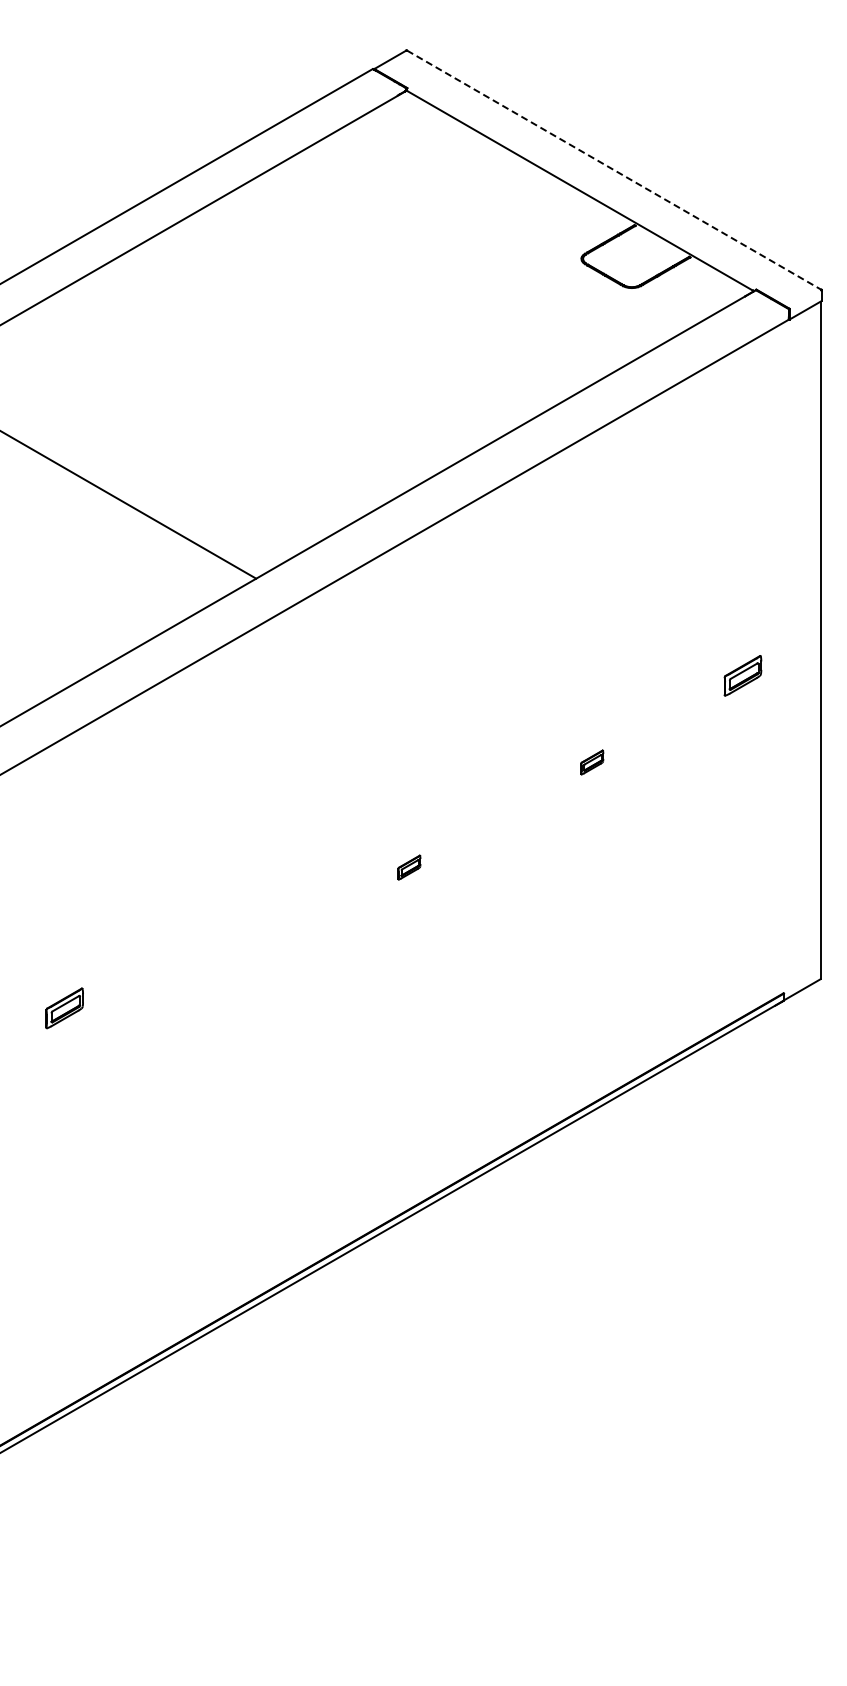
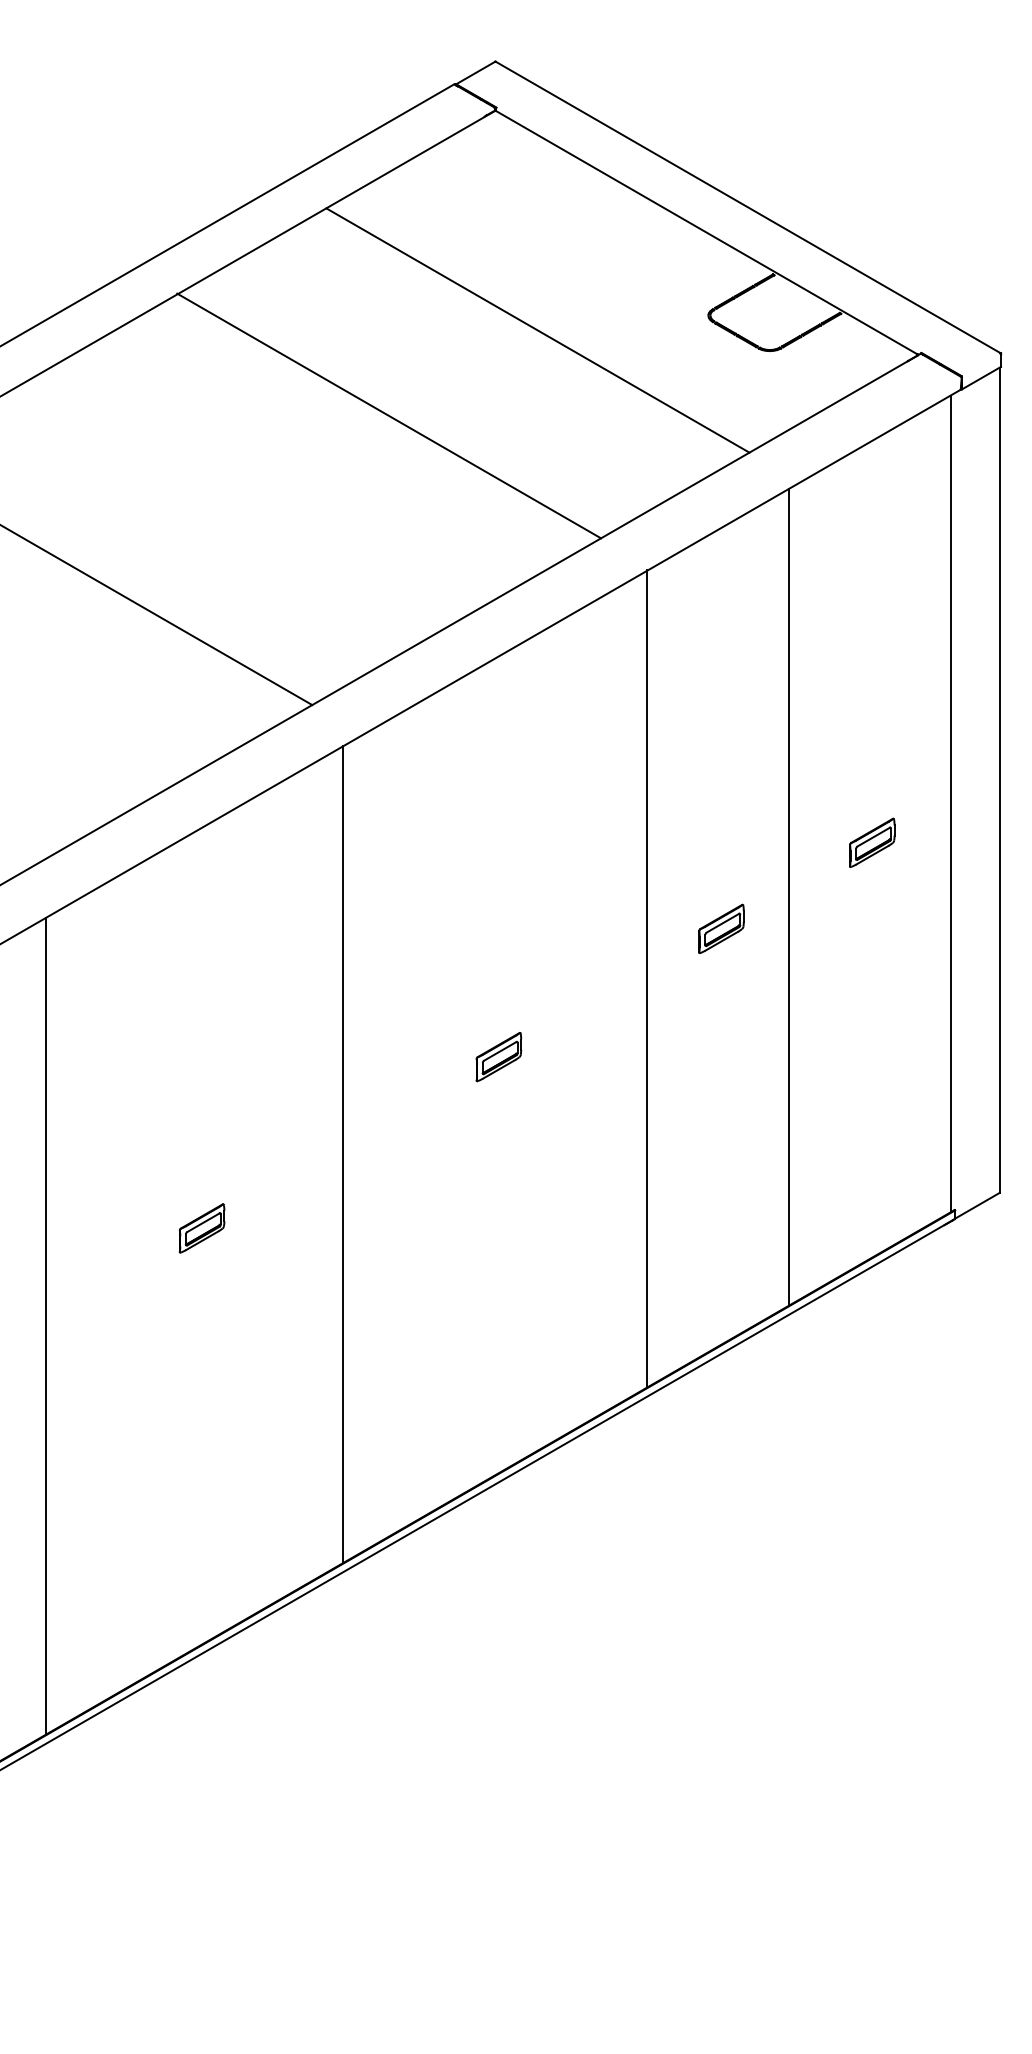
line: (614, 170) -> (748, 207), dashed -> solid
line: (441, 270) -> (537, 329), added
line: (319, 340) -> (389, 414), added
line: (780, 659) -> (950, 803), added
part: (742, 675) -> (871, 842), moved
line: (647, 736) -> (788, 897), added
part: (592, 762) -> (721, 928), size x1.67
line: (531, 802) -> (647, 977), added
part: (409, 867) -> (498, 1056), size x1.67
line: (281, 947) -> (343, 1154), added
part: (64, 1008) -> (201, 1228), moved
line: (38, 1088) -> (47, 1326), added

